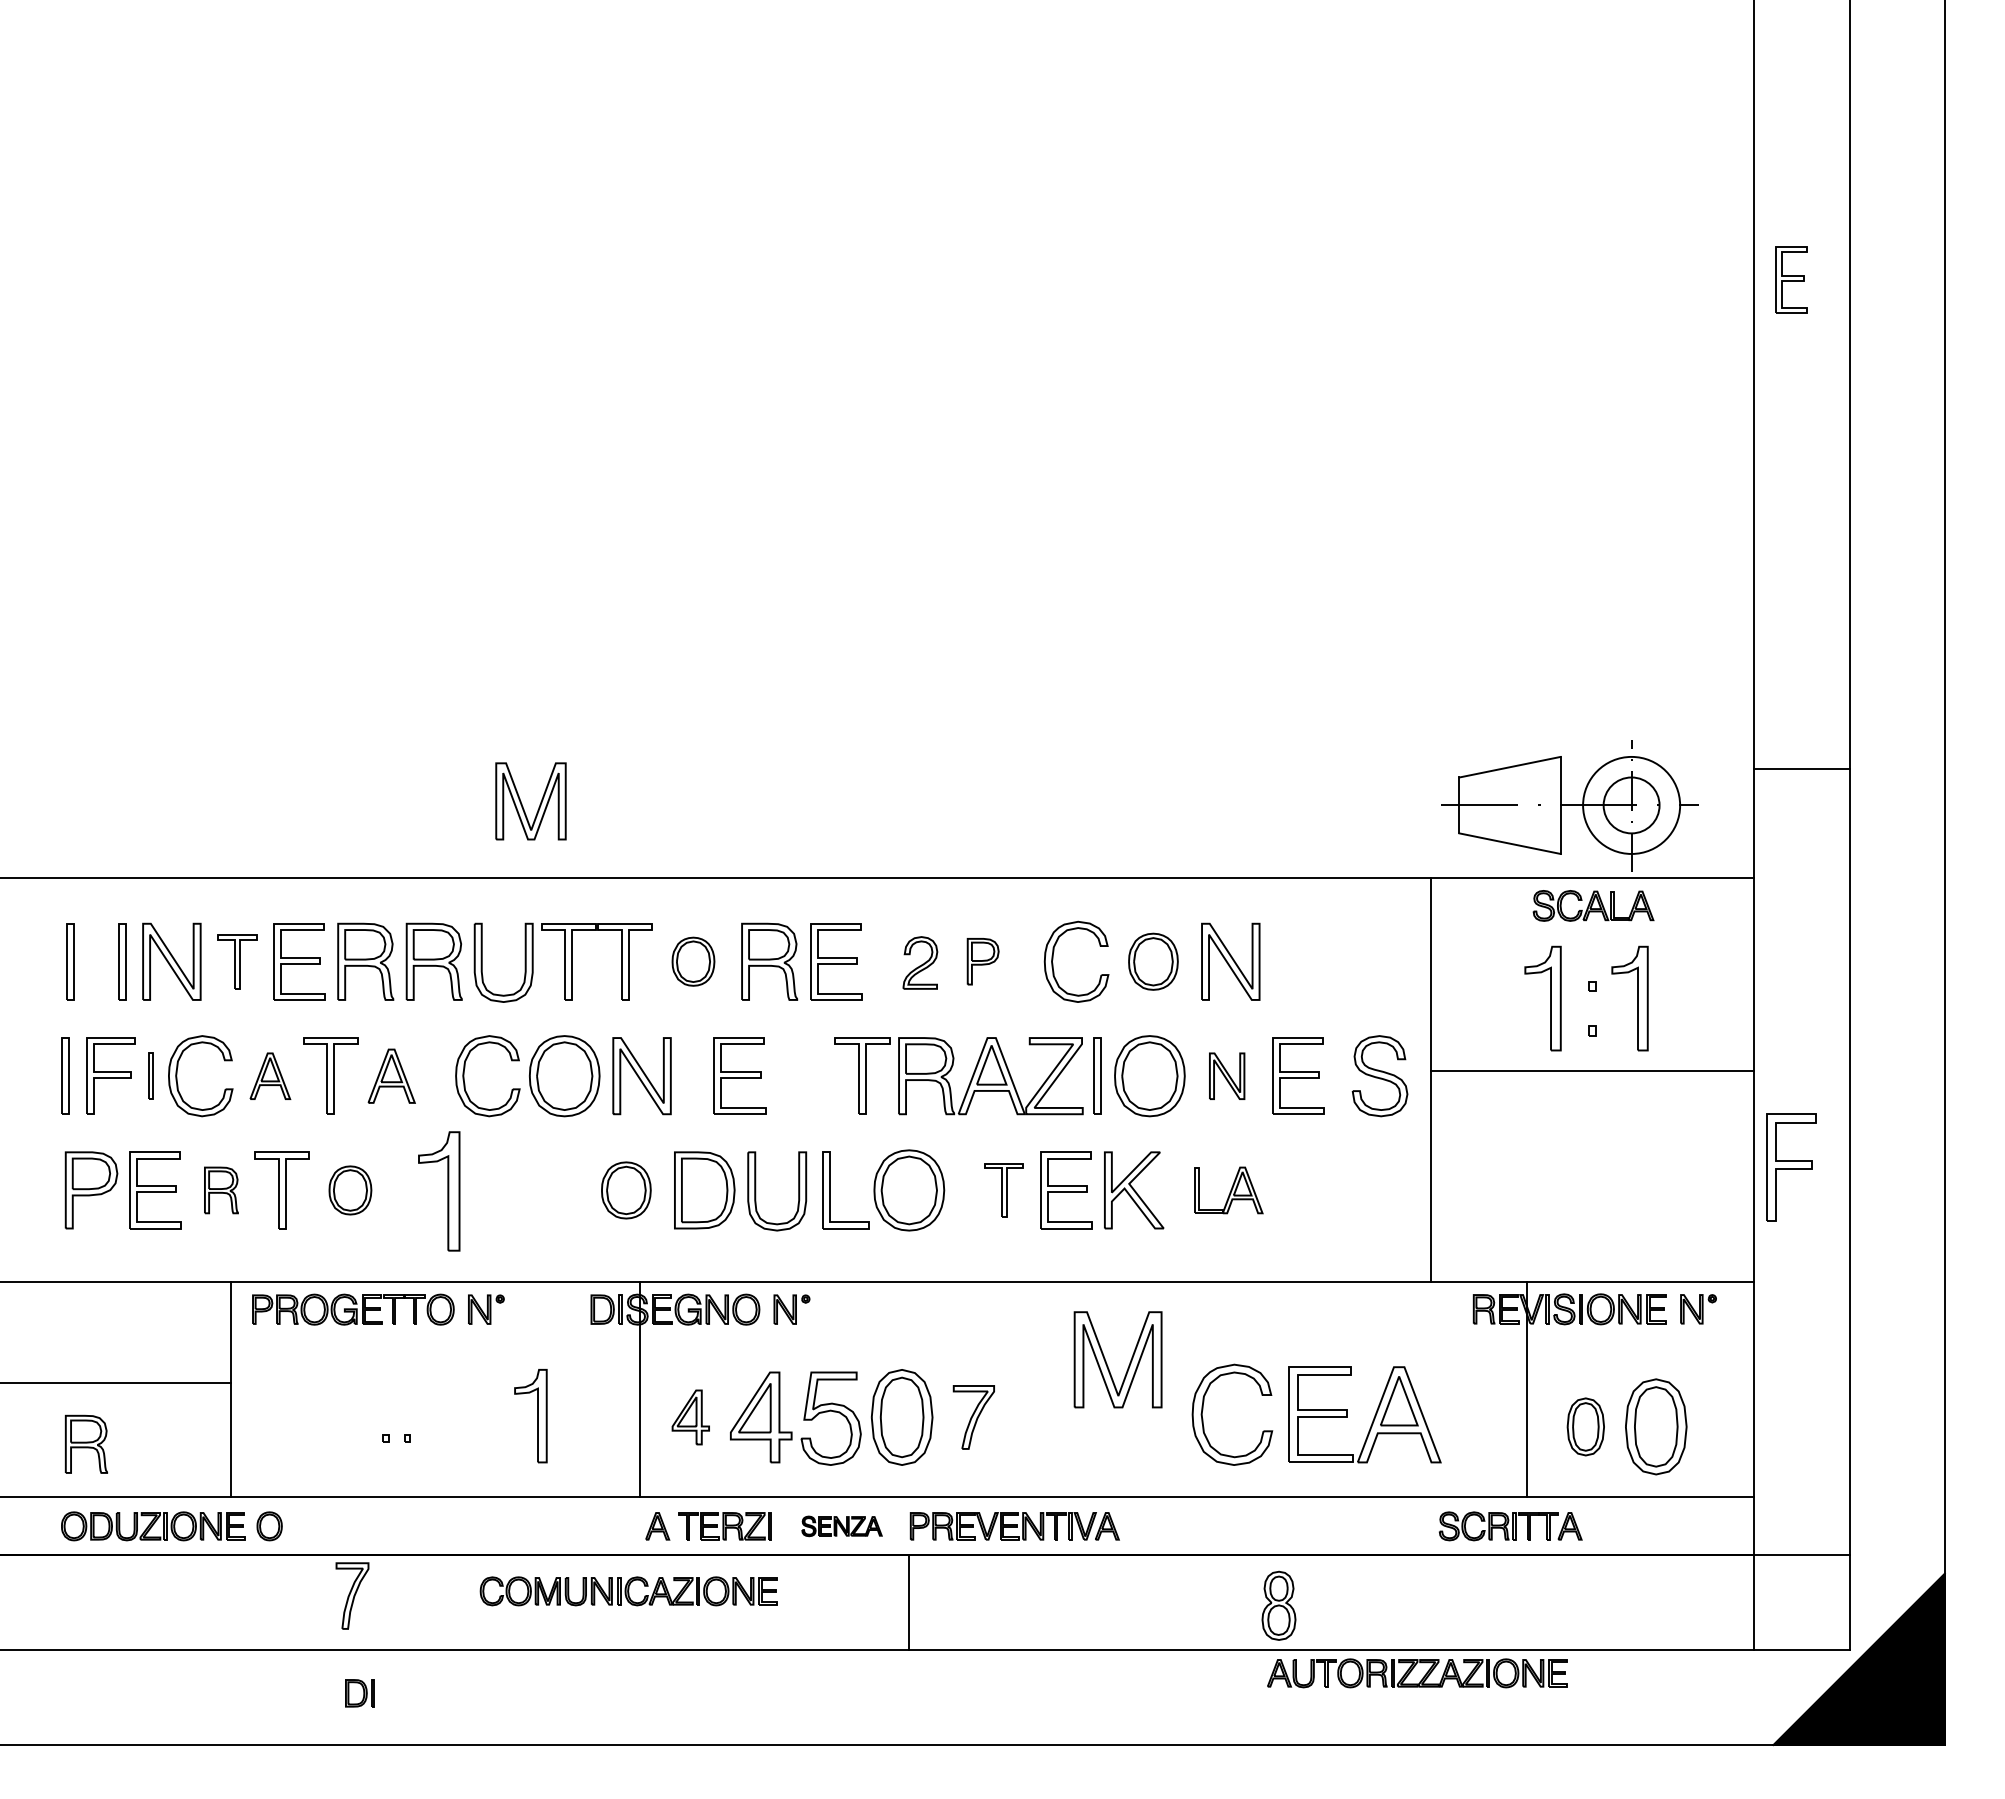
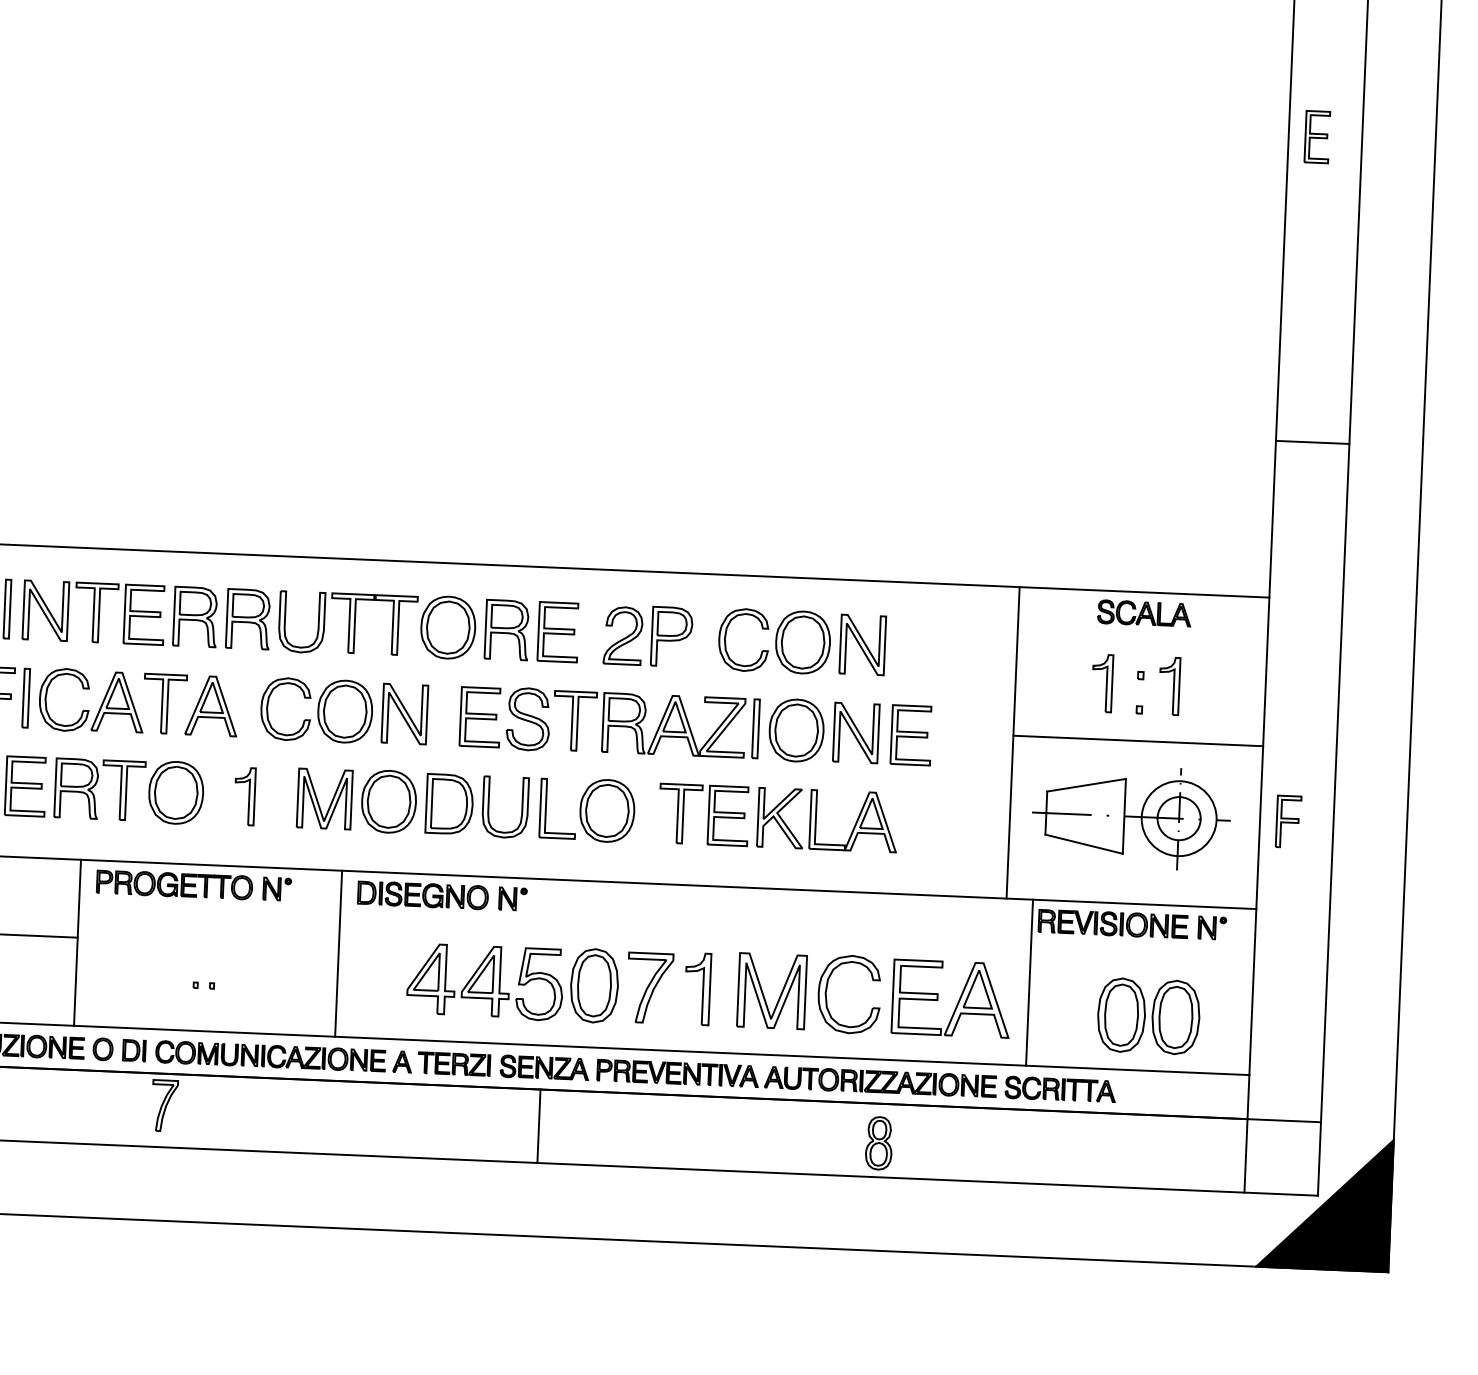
line: (1801, 769) -> (1312, 442), moved
part: (522, 803) -> (318, 800), moved
part: (1569, 805) -> (1131, 816), moved
part: (237, 961) -> (96, 612), size x1.43
part: (693, 961) -> (448, 627), size x1.67
part: (982, 961) -> (671, 636), size x1.67
part: (1153, 961) -> (803, 642), size x1.43
part: (920, 962) -> (623, 635), size x1.43
part: (1542, 998) -> (1102, 683), size x0.71
part: (1629, 998) -> (1169, 686), size x0.71
part: (151, 1075) -> (26, 697), size x1.67
part: (270, 1076) -> (118, 702), size x1.67
part: (391, 1076) -> (211, 706), size x1.43
part: (1226, 1076) -> (855, 733), size x1.67
part: (1379, 1076) -> (527, 719), moved
part: (1791, 1167) -> (1288, 821), size x0.62
part: (221, 1190) -> (76, 788), size x1.67
part: (350, 1190) -> (176, 792), size x1.67
part: (626, 1190) -> (389, 801), size x1.43
part: (1003, 1190) -> (680, 814), size x1.43
part: (1228, 1190) -> (853, 821), size x1.67
part: (439, 1191) -> (244, 796), size x0.62
part: (1107, 1363) -> (763, 993), moved
line: (640, 1389) -> (338, 953), moved
line: (1526, 1389) -> (1029, 982), moved
part: (537, 1416) -> (702, 989), moved
part: (690, 1417) -> (431, 979), size x1.67
part: (973, 1417) -> (649, 988), size x1.43
part: (1585, 1426) -> (1121, 1014), size x1.67
part: (841, 1526) -> (544, 1067), size x1.43
part: (628, 1591) -> (270, 1056), moved
line: (908, 1601) -> (538, 1125), moved
part: (1417, 1673) -> (880, 1082), moved
part: (359, 1693) -> (133, 1050), moved

